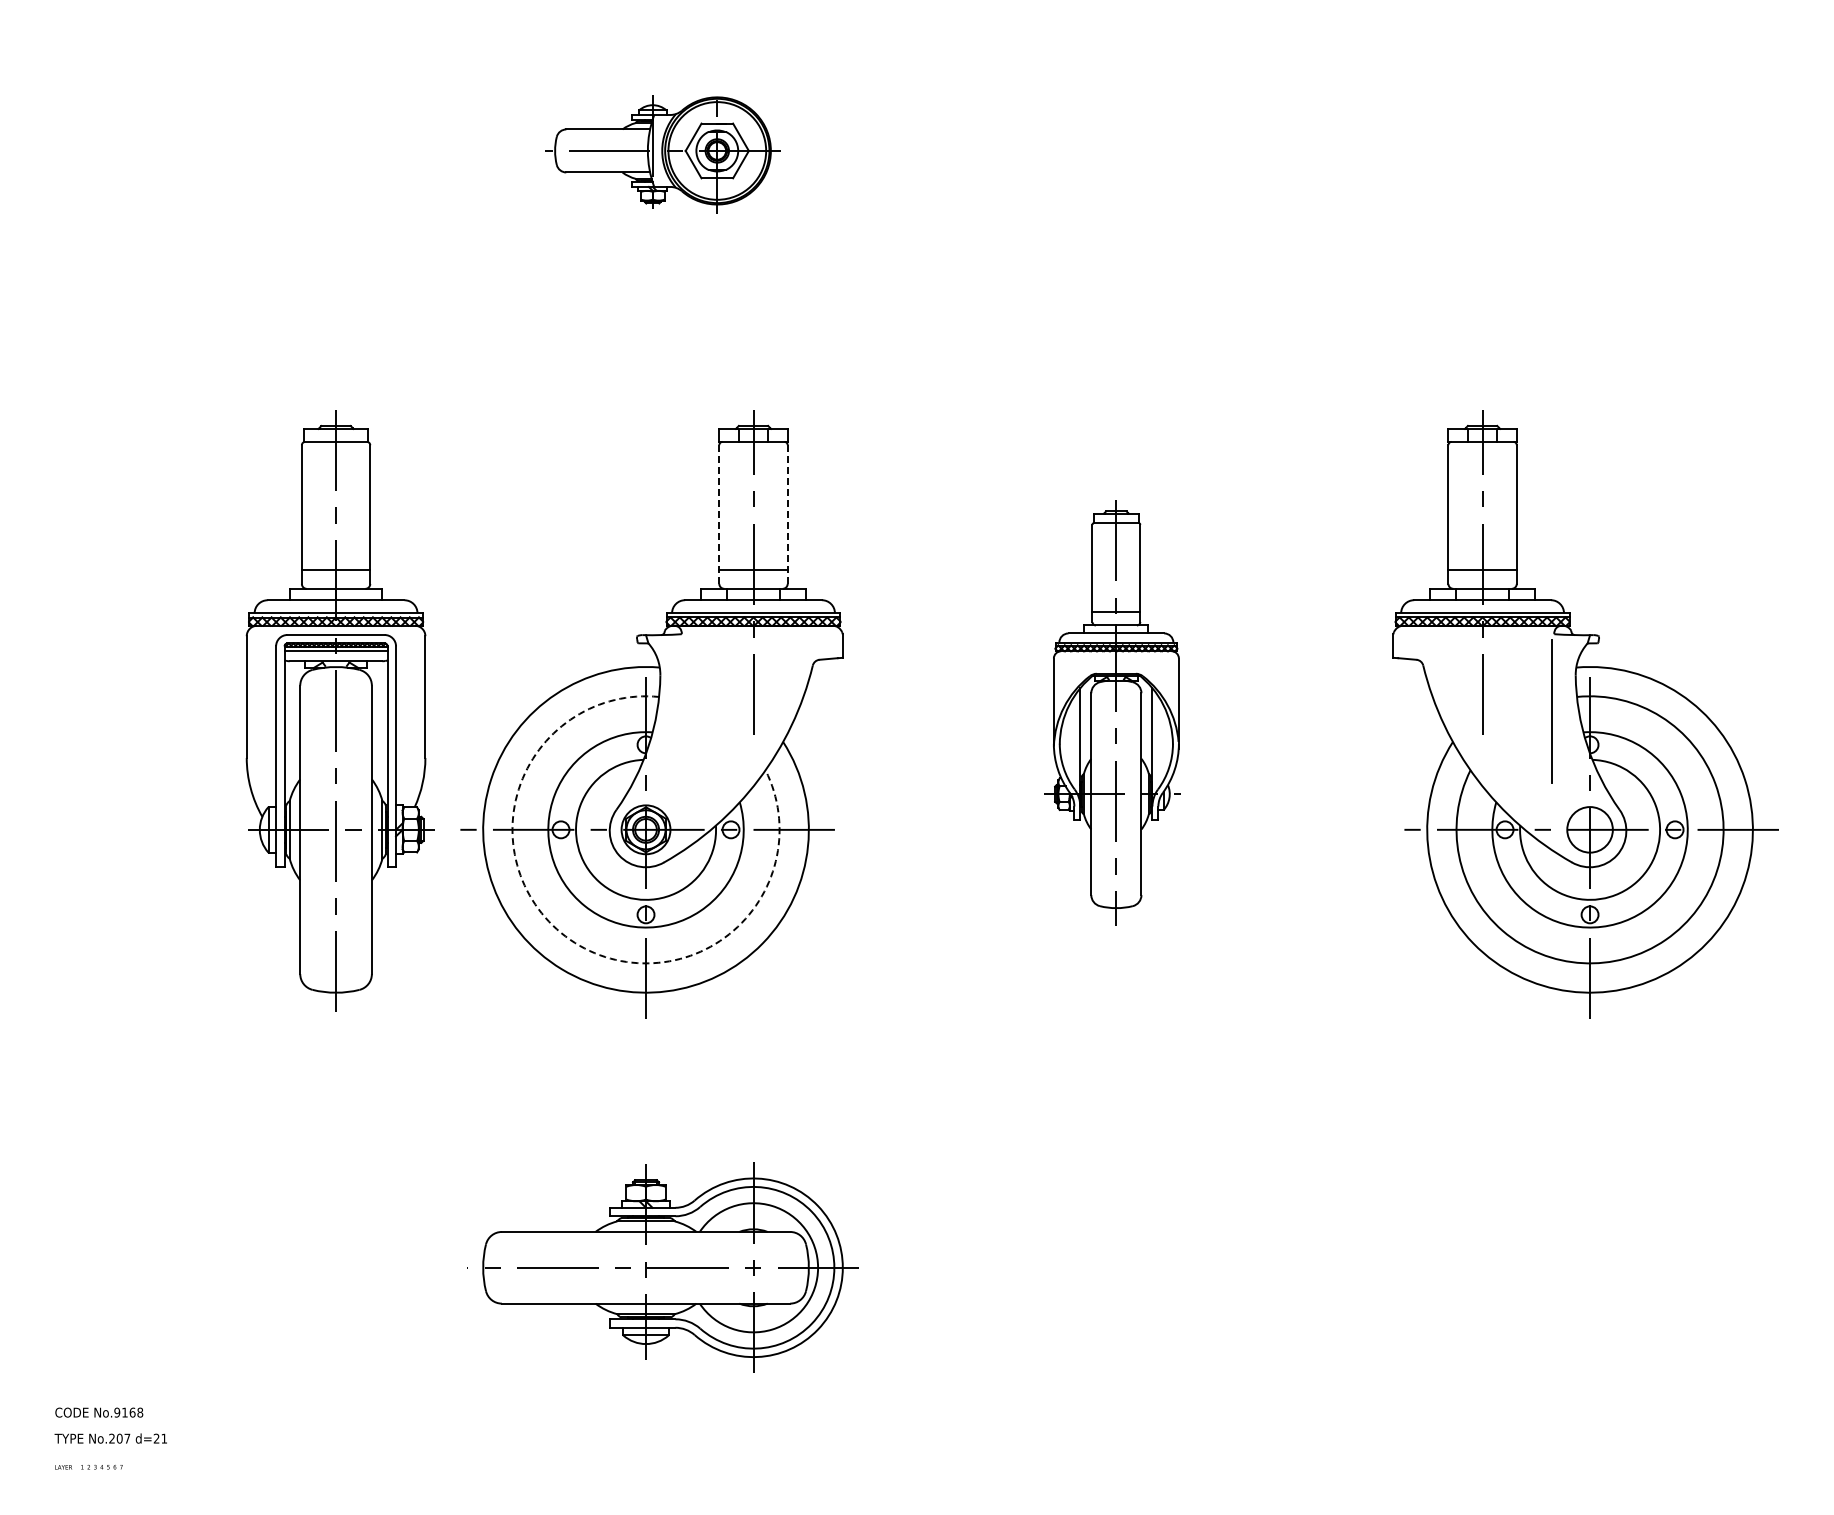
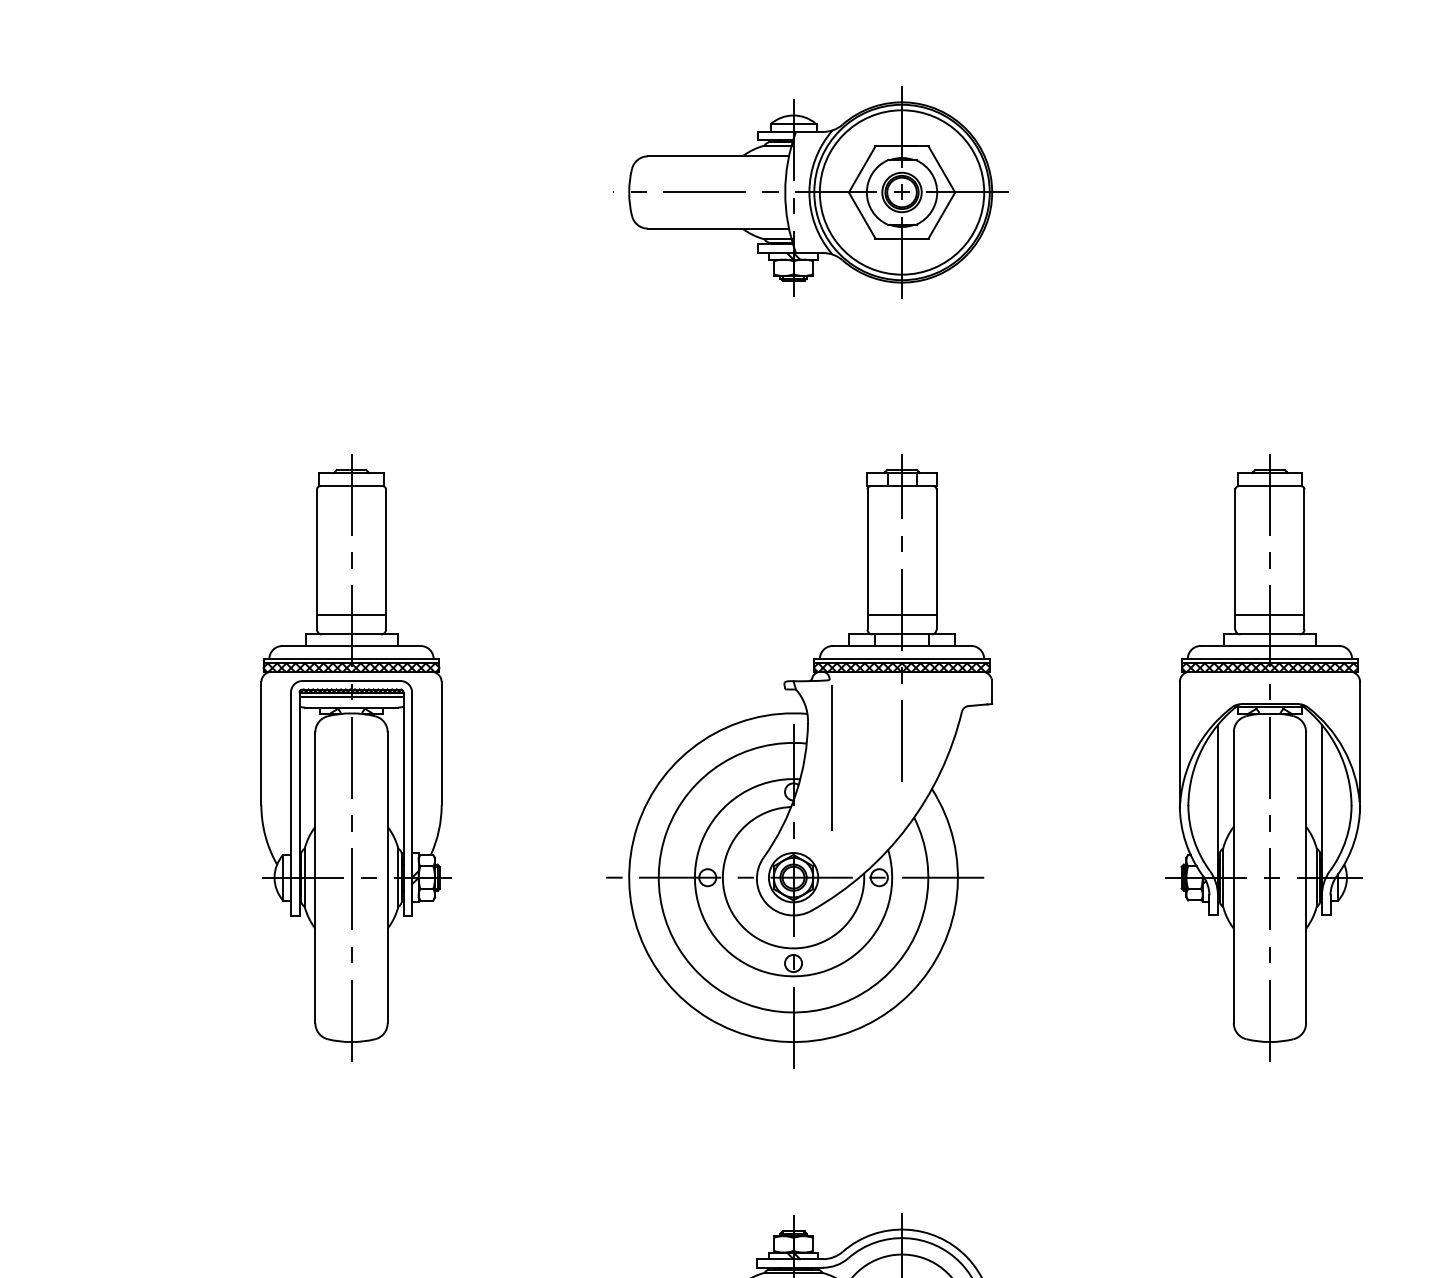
part: (662, 150) -> (810, 192), size x1.67
line: (719, 514) -> (867, 559), dashed -> solid
line: (787, 514) -> (936, 559), dashed -> solid
part: (339, 710) -> (354, 757), moved
line: (684, 710) -> (832, 757), added
part: (1112, 710) -> (1264, 757), size x1.43
arc: (570, 939) -> (717, 988), dashed -> solid

